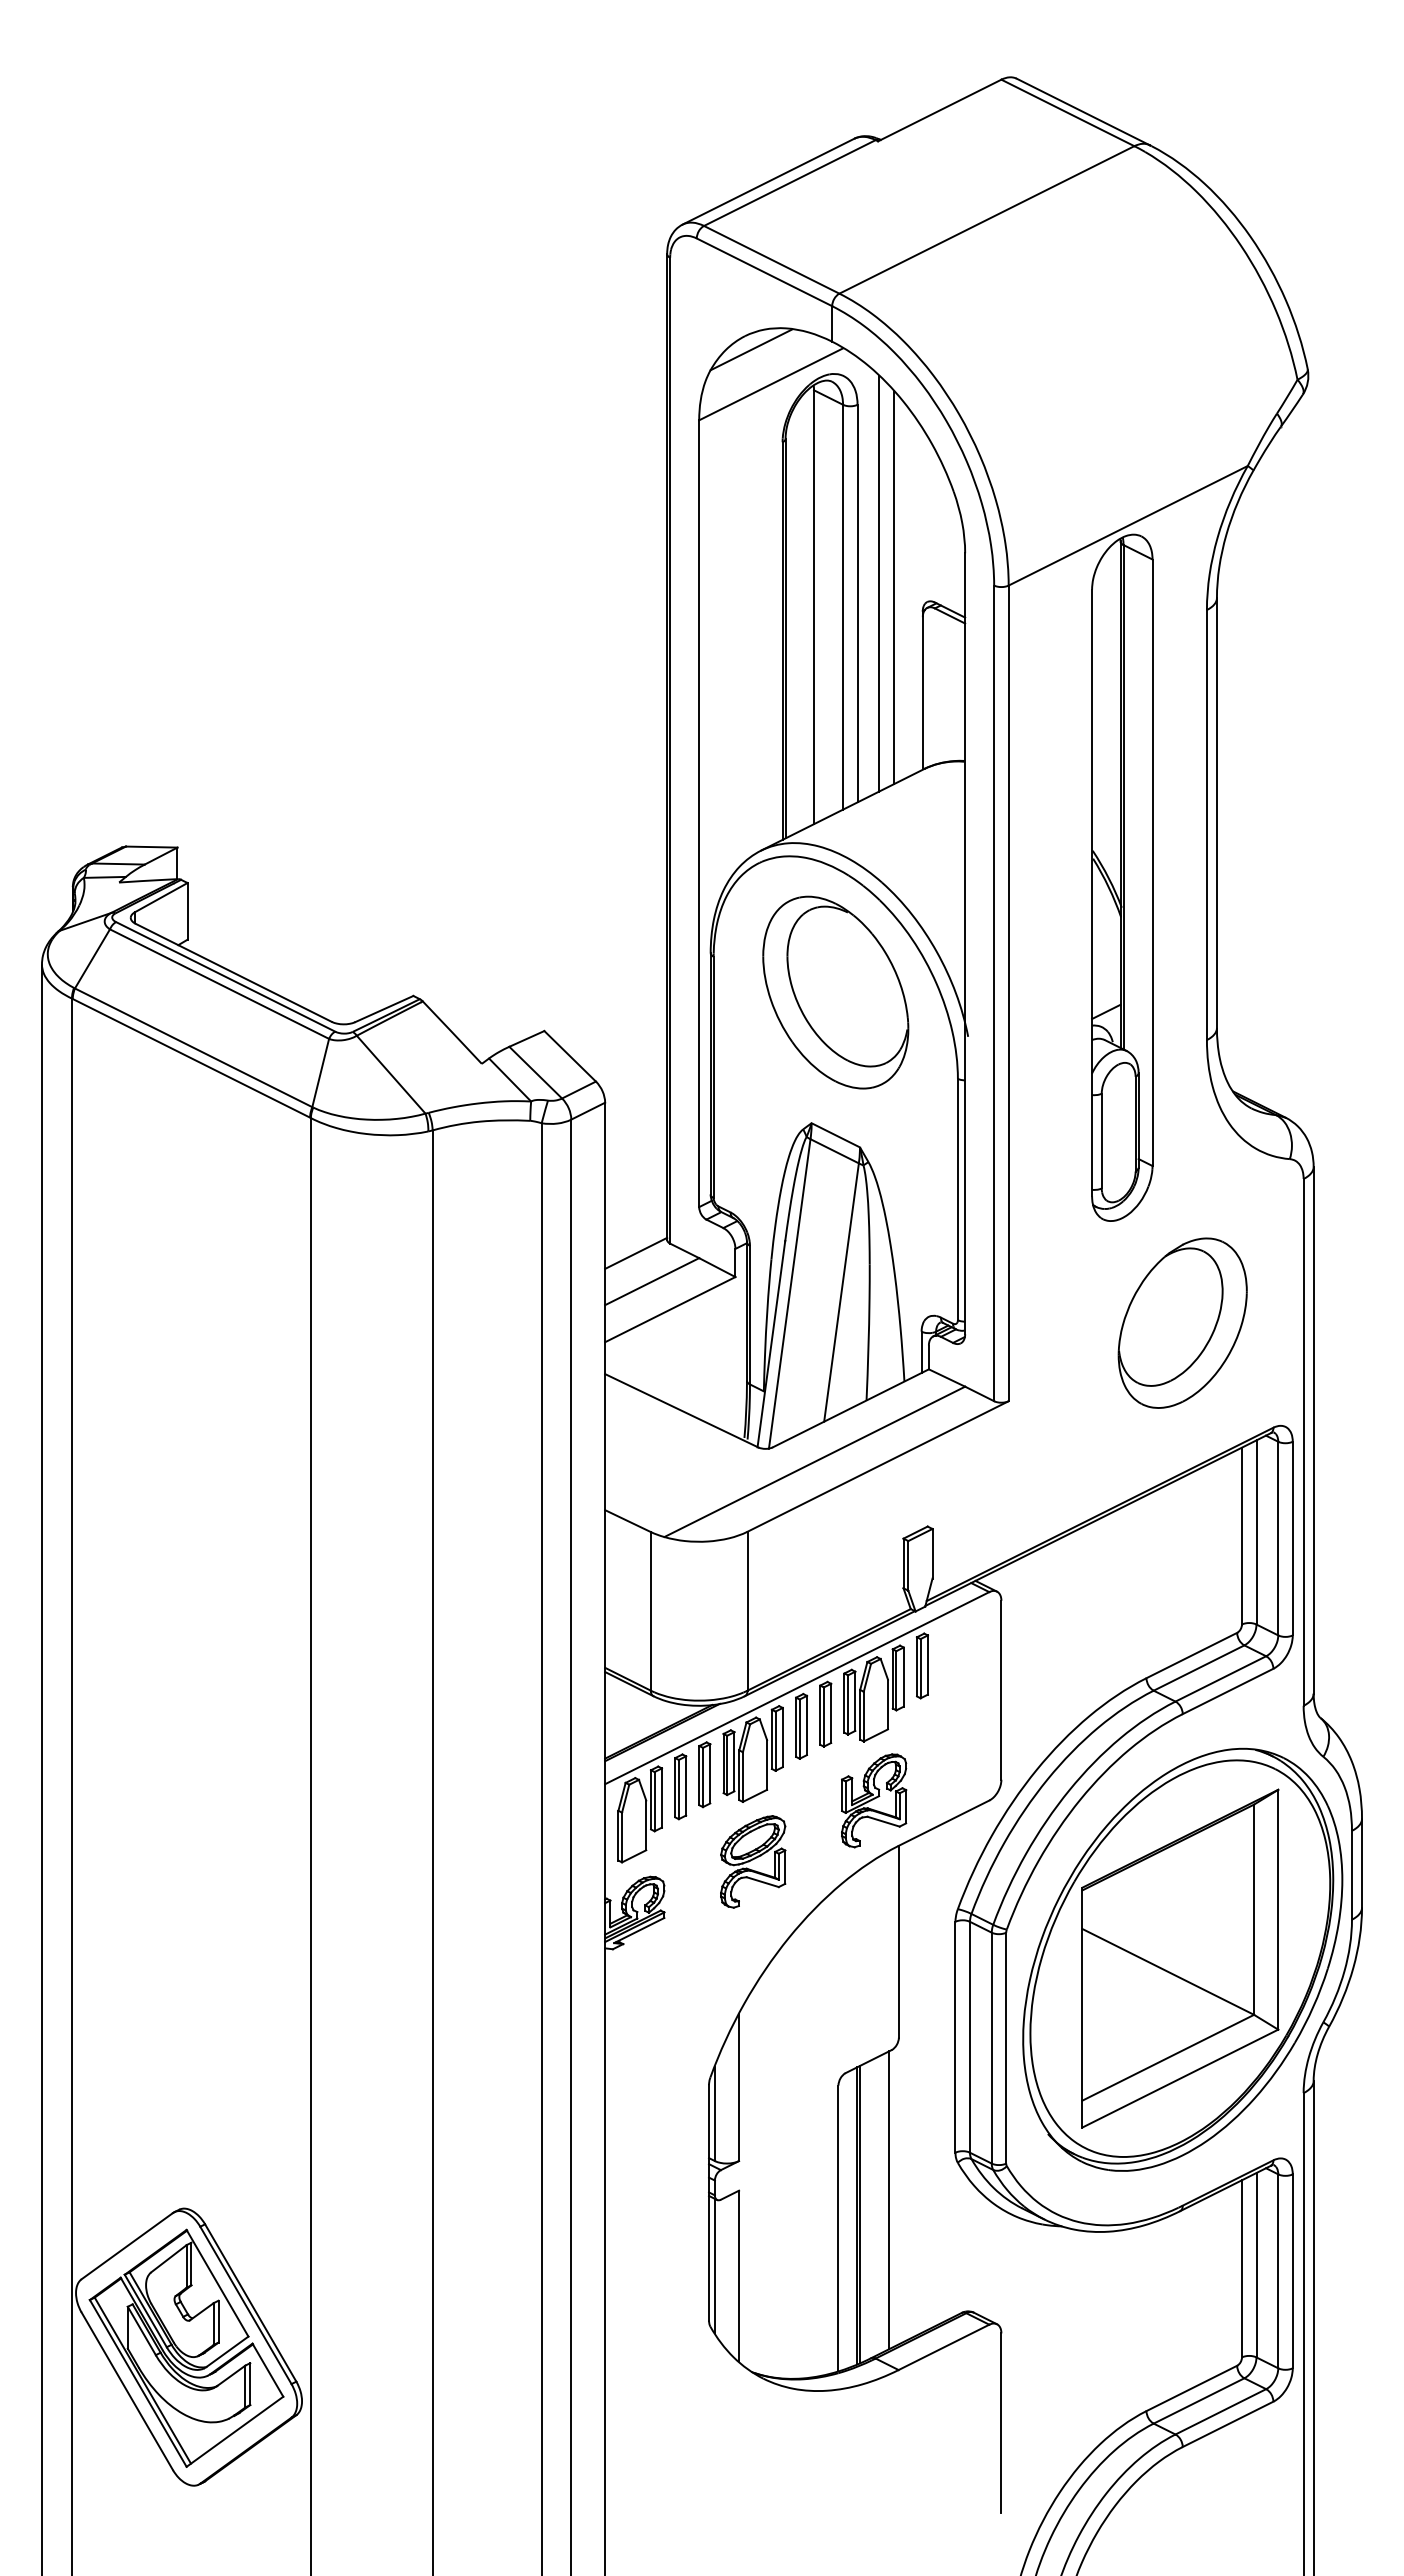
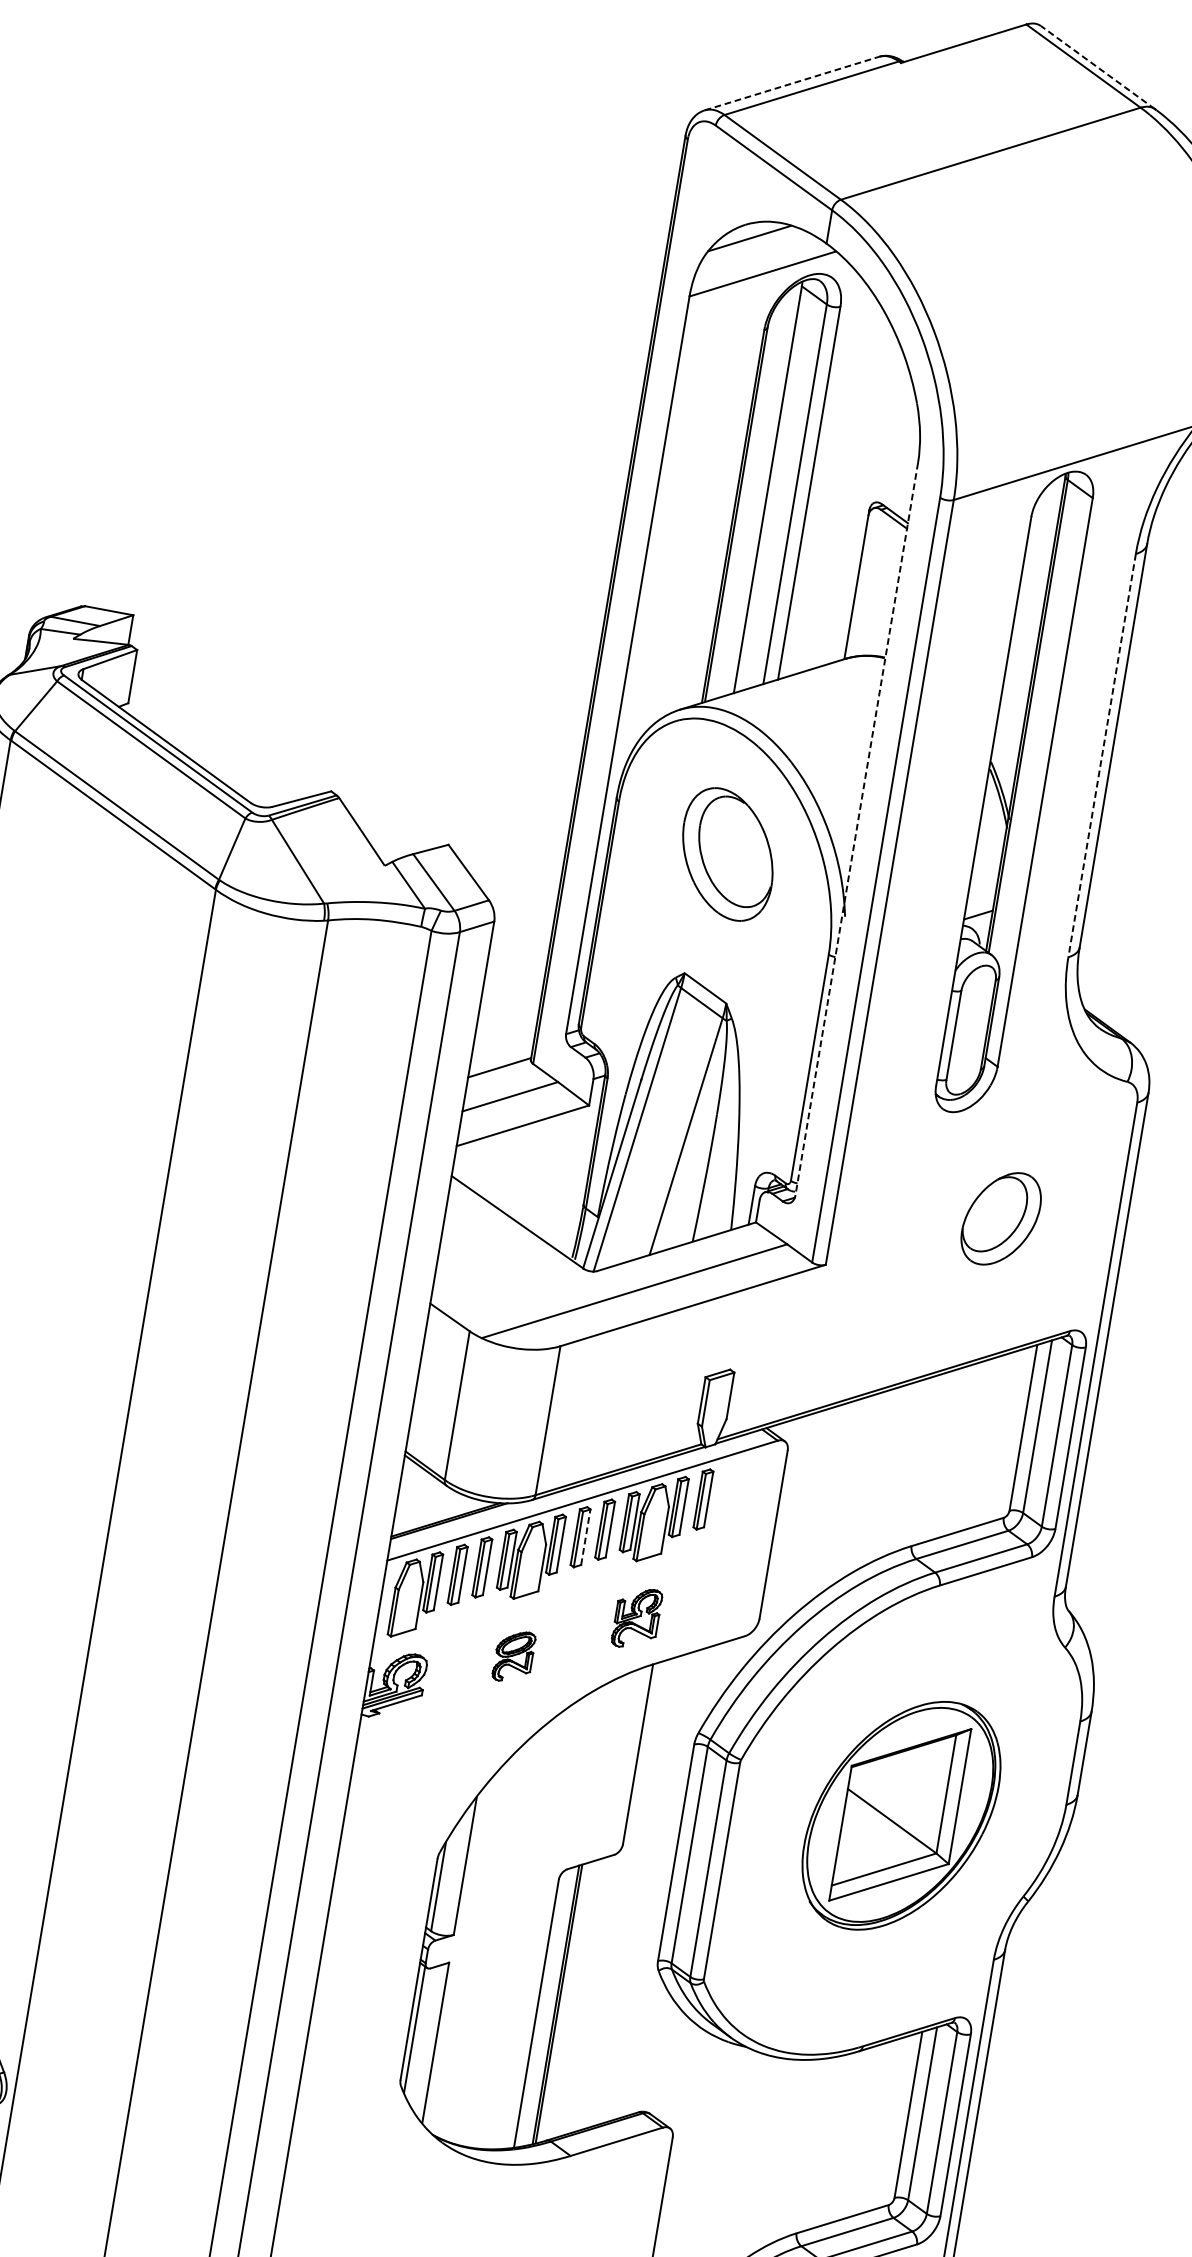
line: (1082, 111) -> (1097, 67), solid -> dashed
line: (768, 181) -> (791, 83), solid -> dashed
line: (879, 583) -> (832, 477), removed
line: (893, 587) -> (845, 483), removed
line: (1206, 825) -> (1101, 756), solid -> dashed
line: (965, 944) -> (856, 829), solid -> dashed
part: (835, 992) -> (727, 854), size x0.7
part: (1182, 1322) -> (1001, 1218), size x0.6
line: (806, 1725) -> (585, 1537), solid -> dashed
part: (874, 1800) -> (637, 1618), size x0.7
part: (753, 1861) -> (514, 1656), size x0.6
part: (1182, 1959) -> (901, 1815), size x0.6
line: (889, 2200) -> (588, 1995), removed

